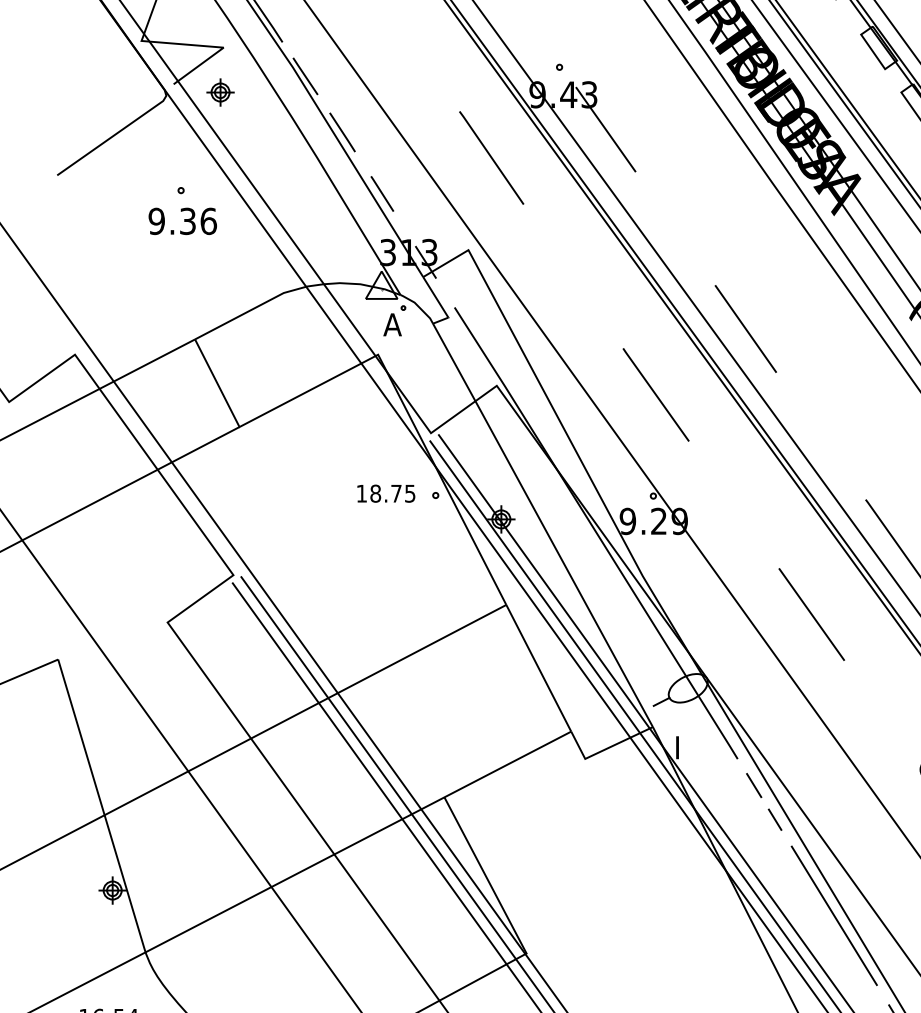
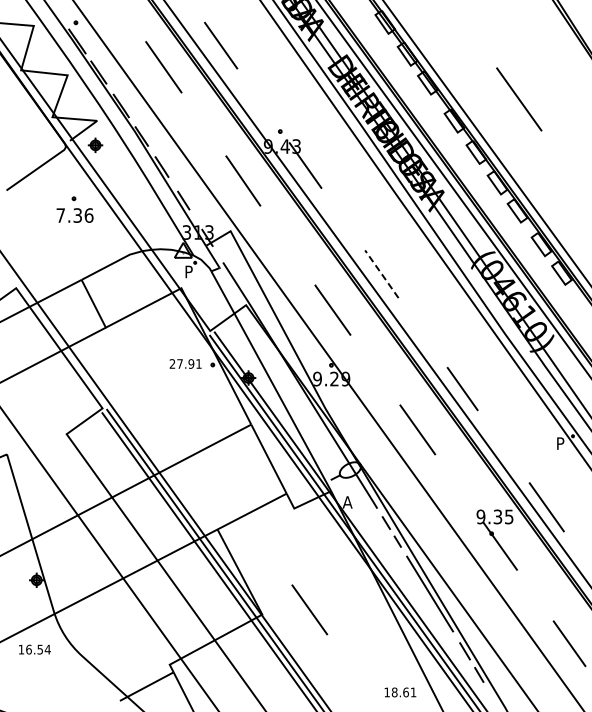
text: (156, 221) -> (60, 215), 9.36 -> 7.36
text: (392, 324) -> (189, 271), A -> P
line: (745, 327) -> (381, 273), solid -> dashed
text: (385, 492) -> (185, 363), 18.75 -> 27.91
text: (682, 747) -> (347, 502), I -> A
line: (613, 944) -> (309, 609), added

